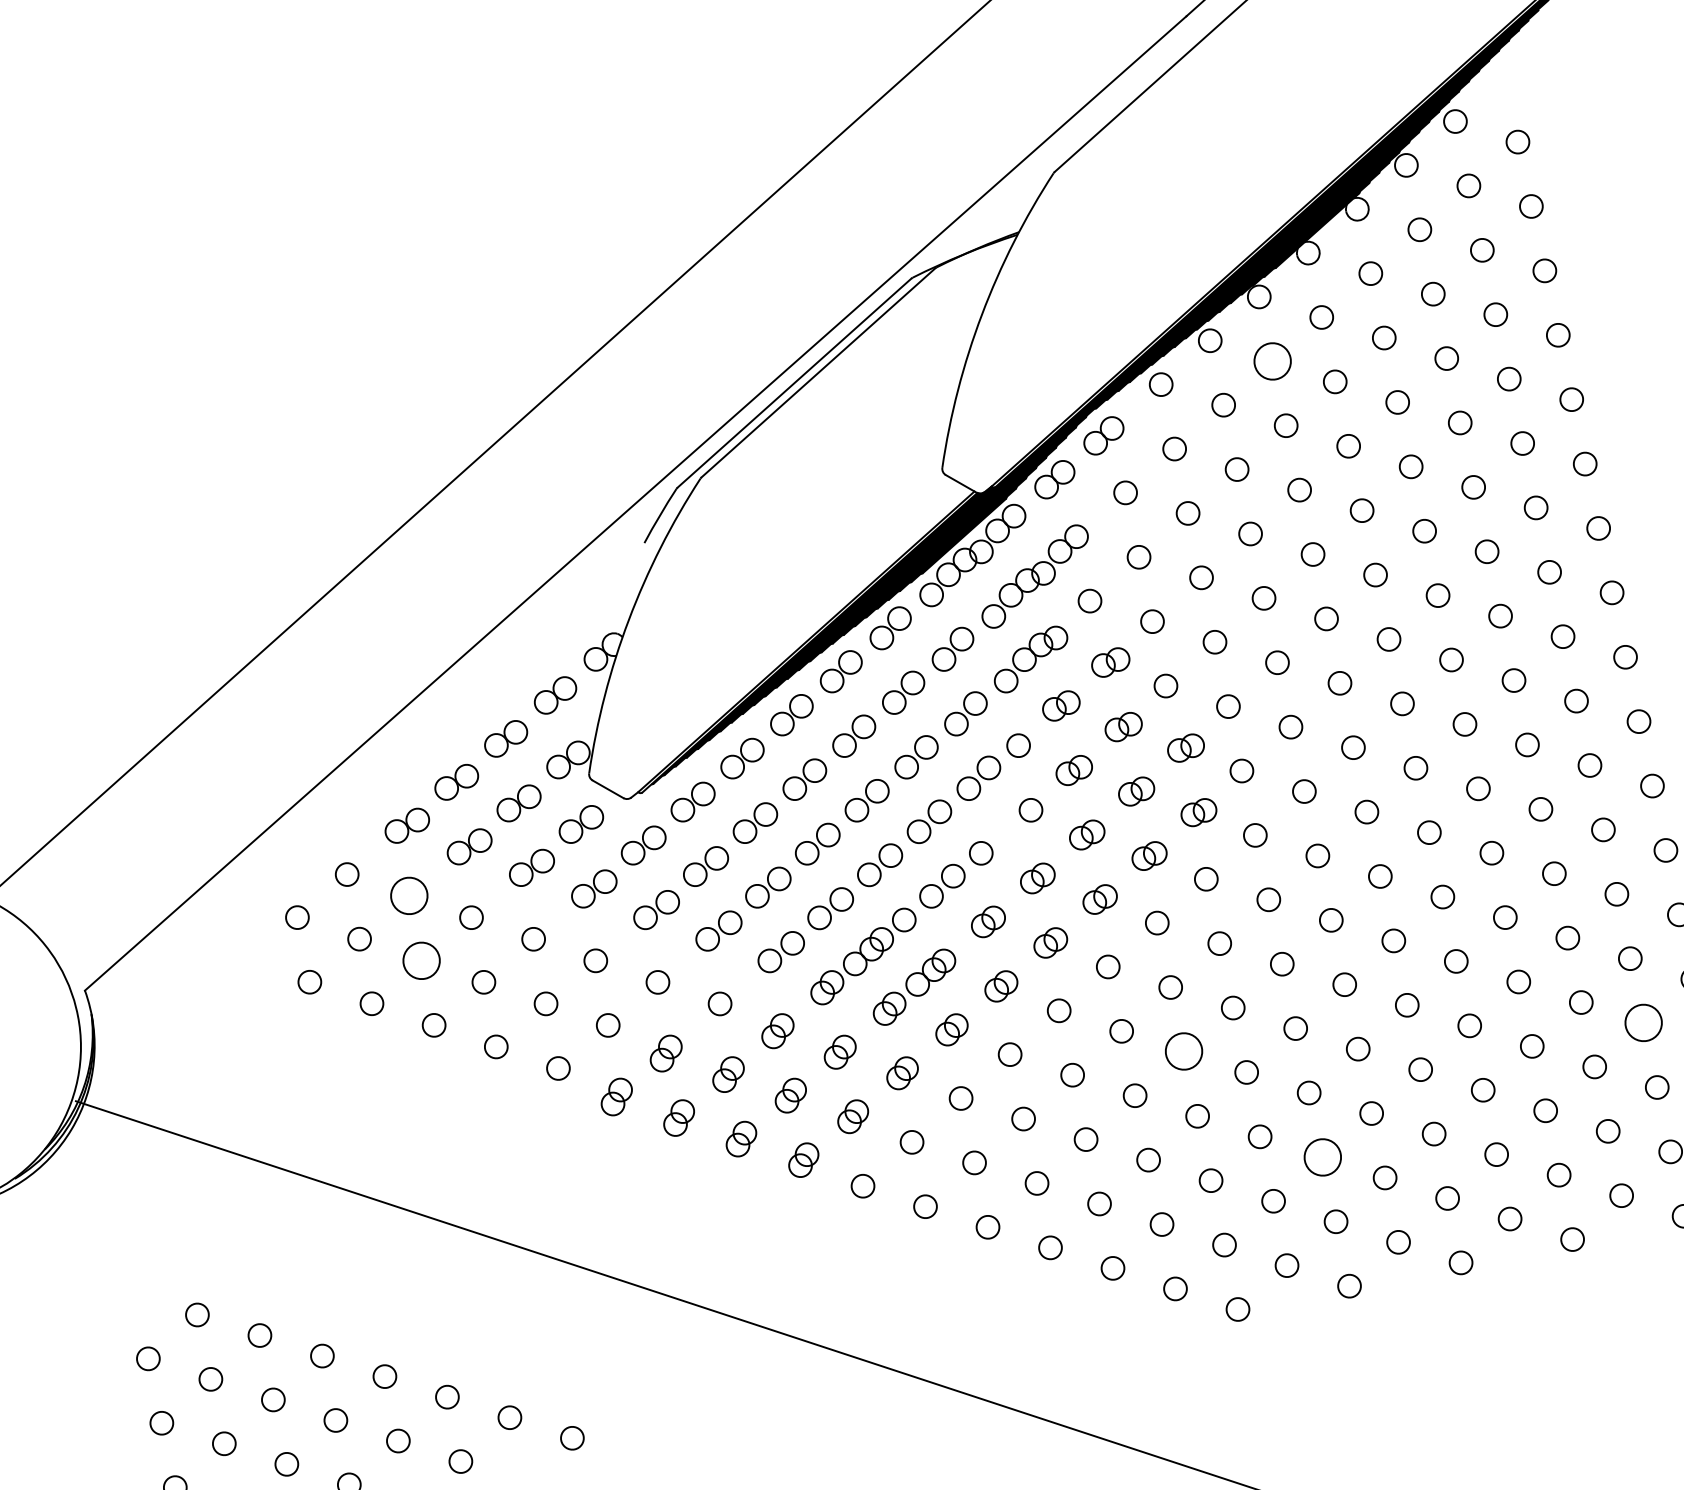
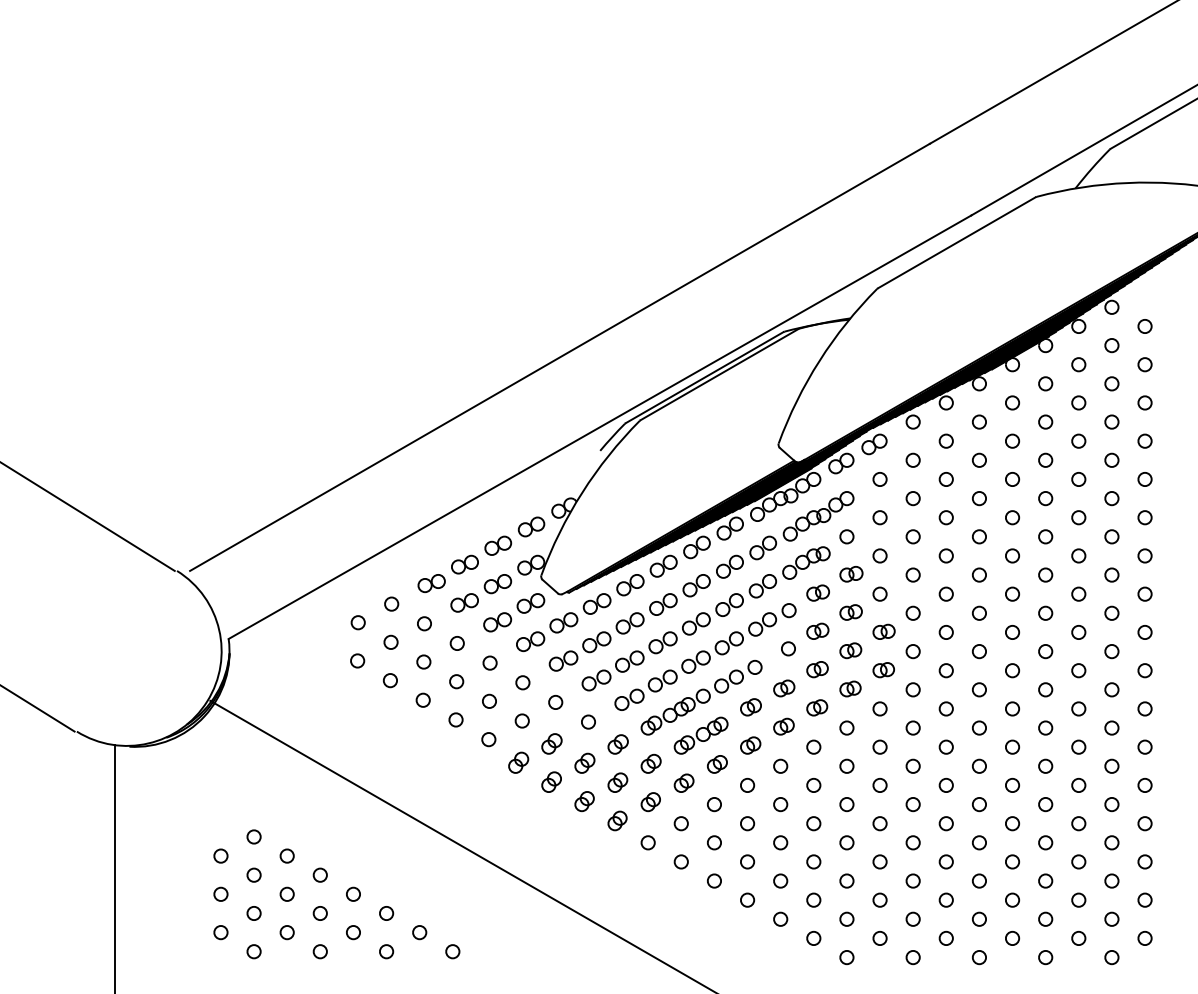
circle: (1272, 360) -> (979, 421), size x0.62
circle: (409, 895) -> (424, 623), size x0.62
circle: (420, 959) -> (423, 661), size x0.62
circle: (1642, 1022) -> (1111, 842), size x0.62
circle: (1183, 1051) -> (846, 804), size x0.62
circle: (1321, 1156) -> (912, 880), size x0.62

